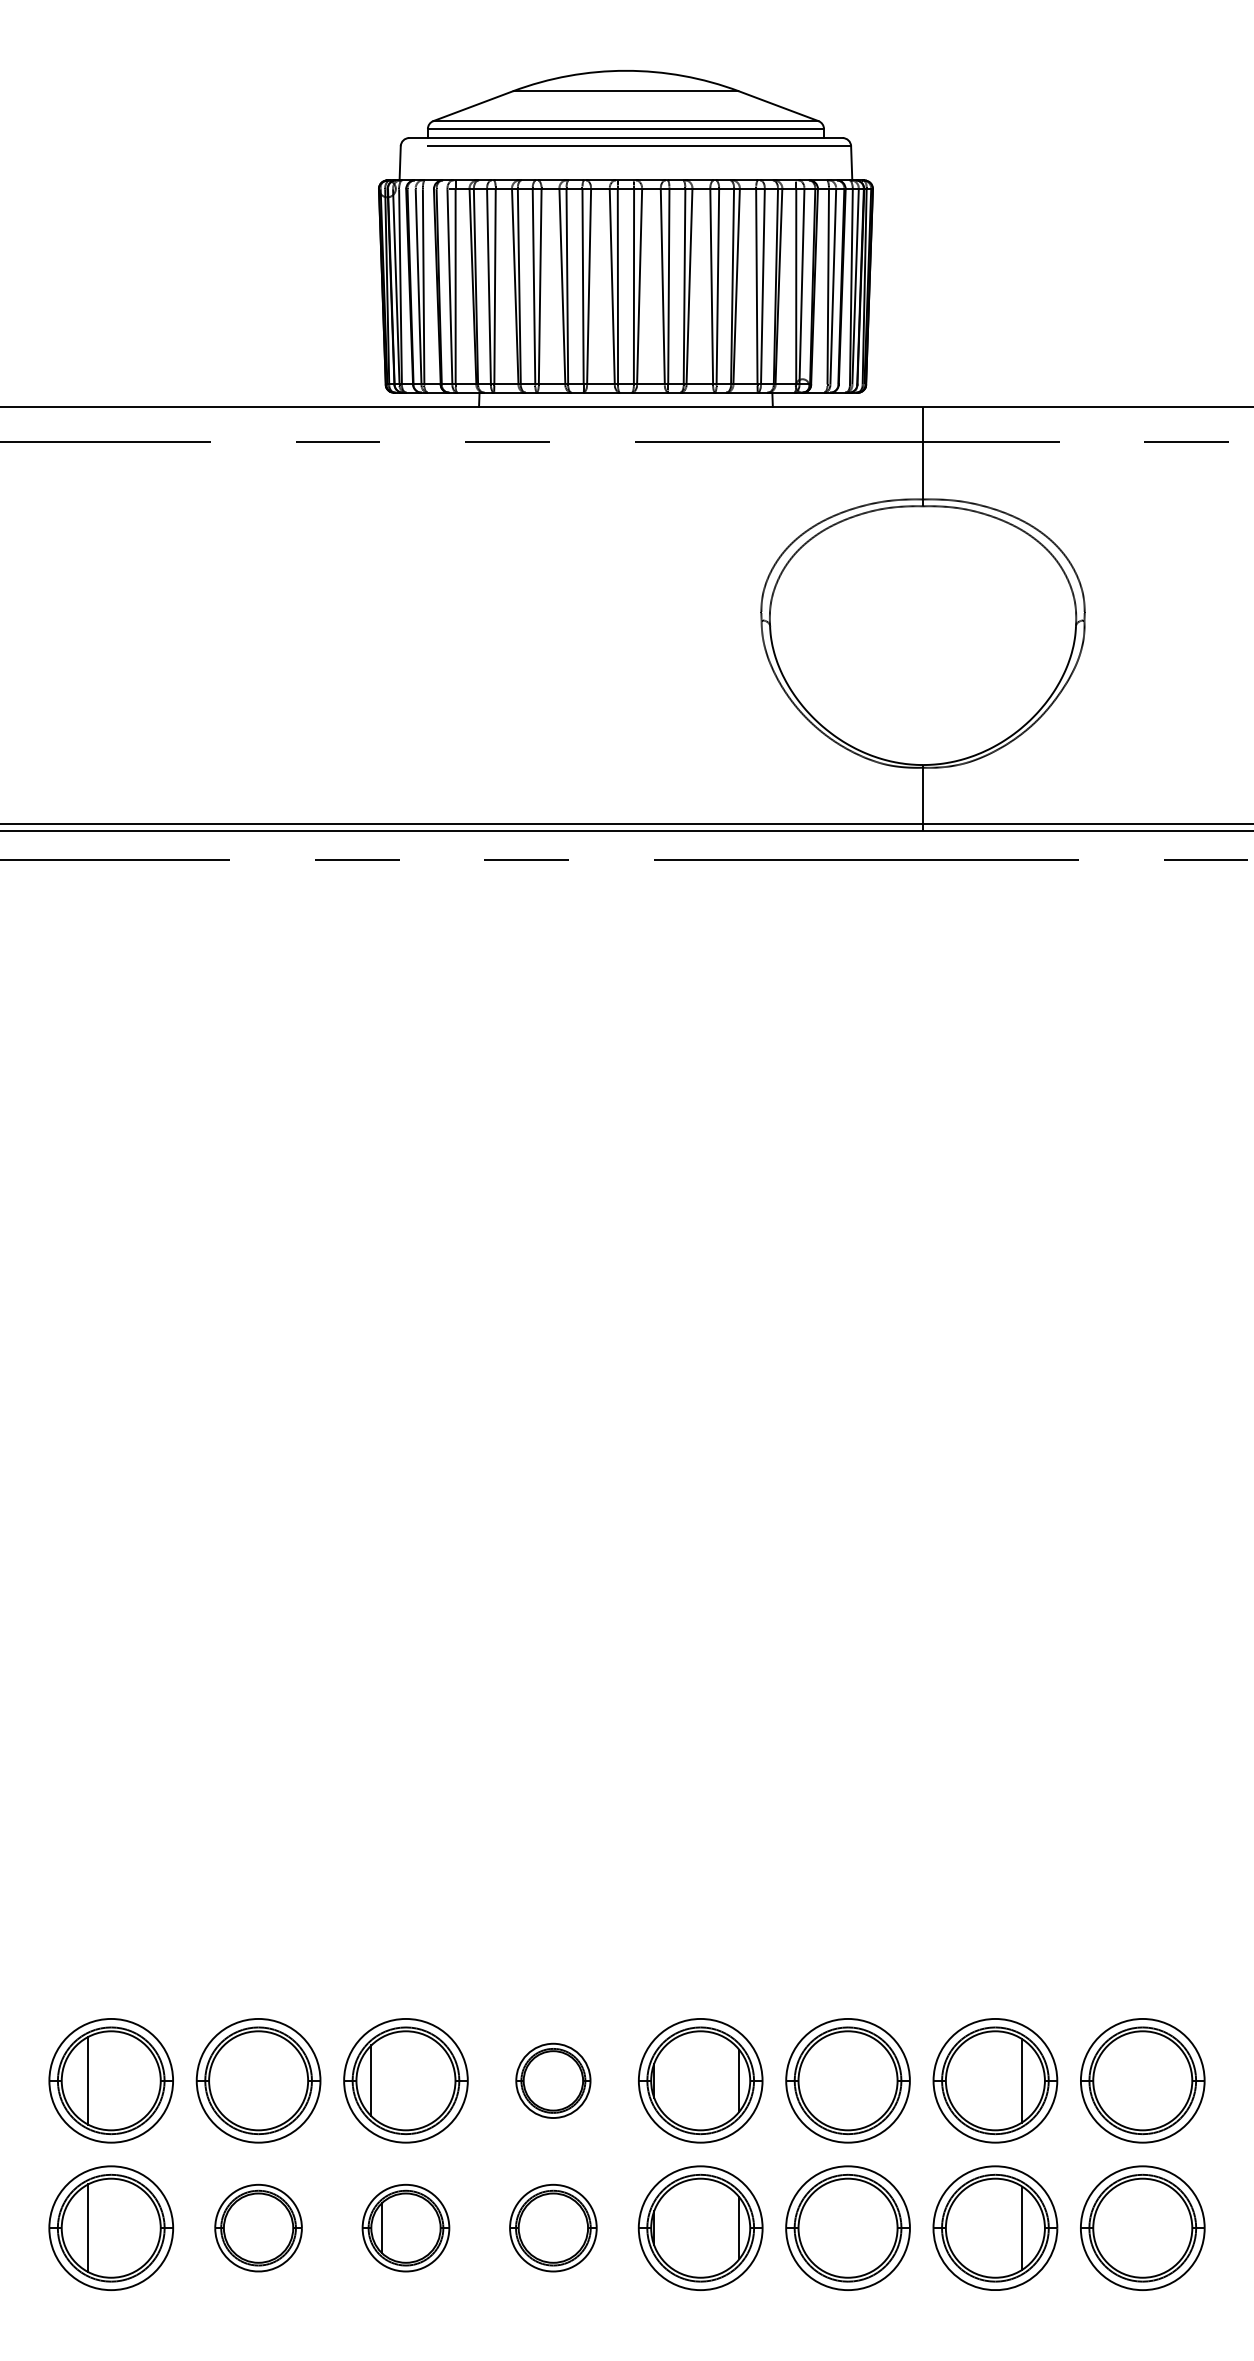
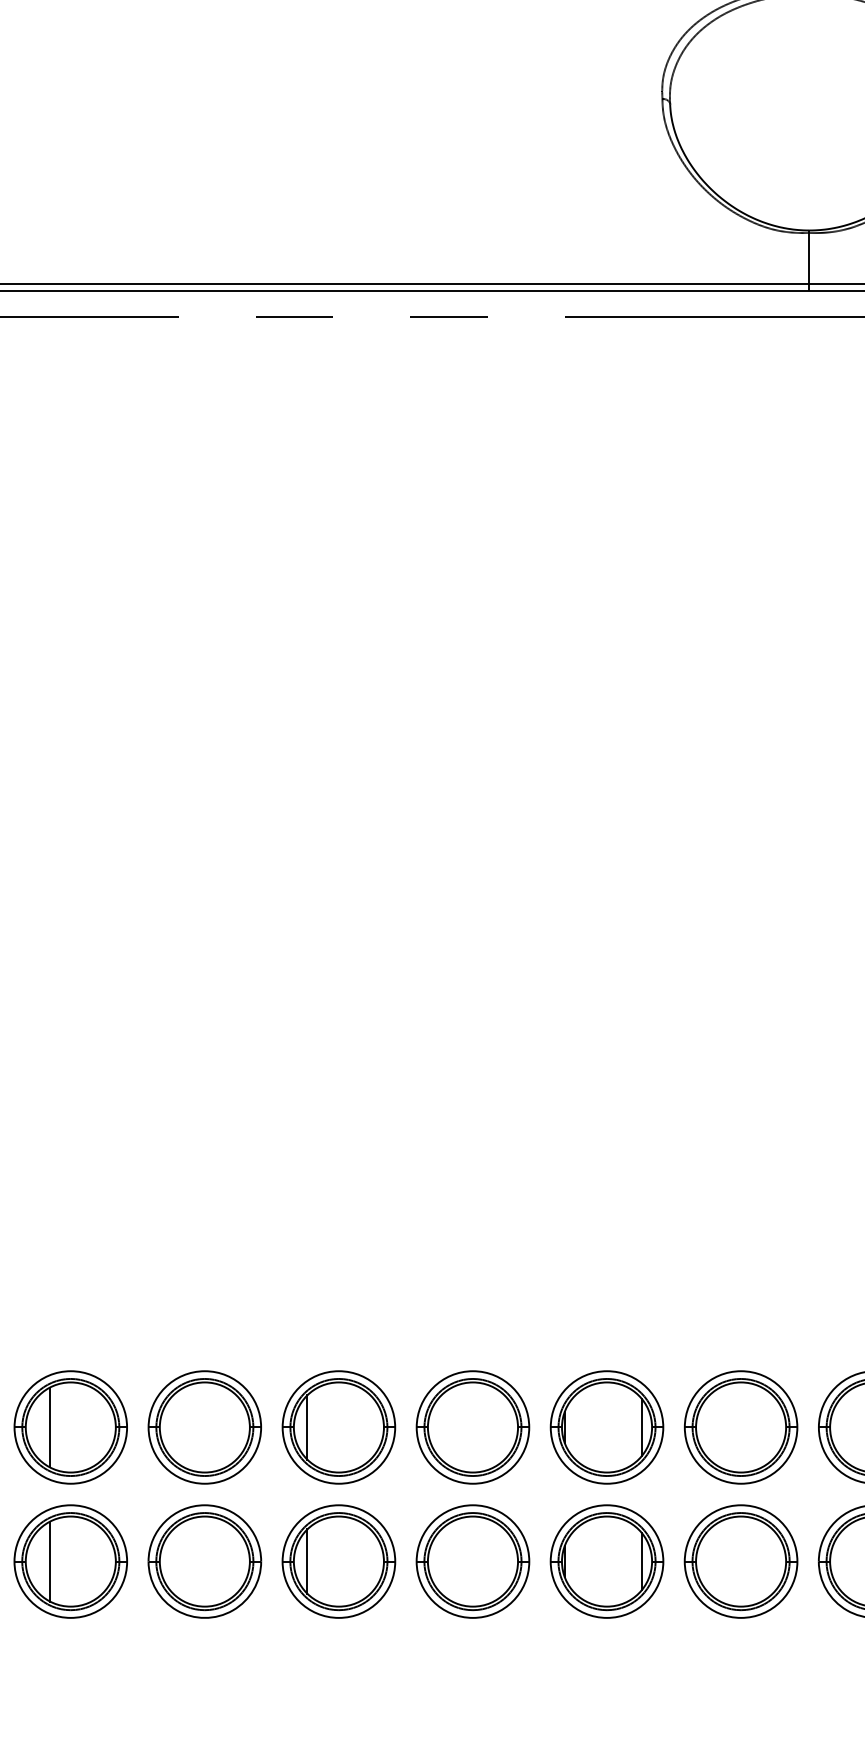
part: (553, 2080) -> (473, 1427), size x1.67
part: (258, 2227) -> (204, 1560), size x1.43
part: (405, 2227) -> (338, 1560), size x1.43
part: (553, 2227) -> (473, 1560), size x1.43

